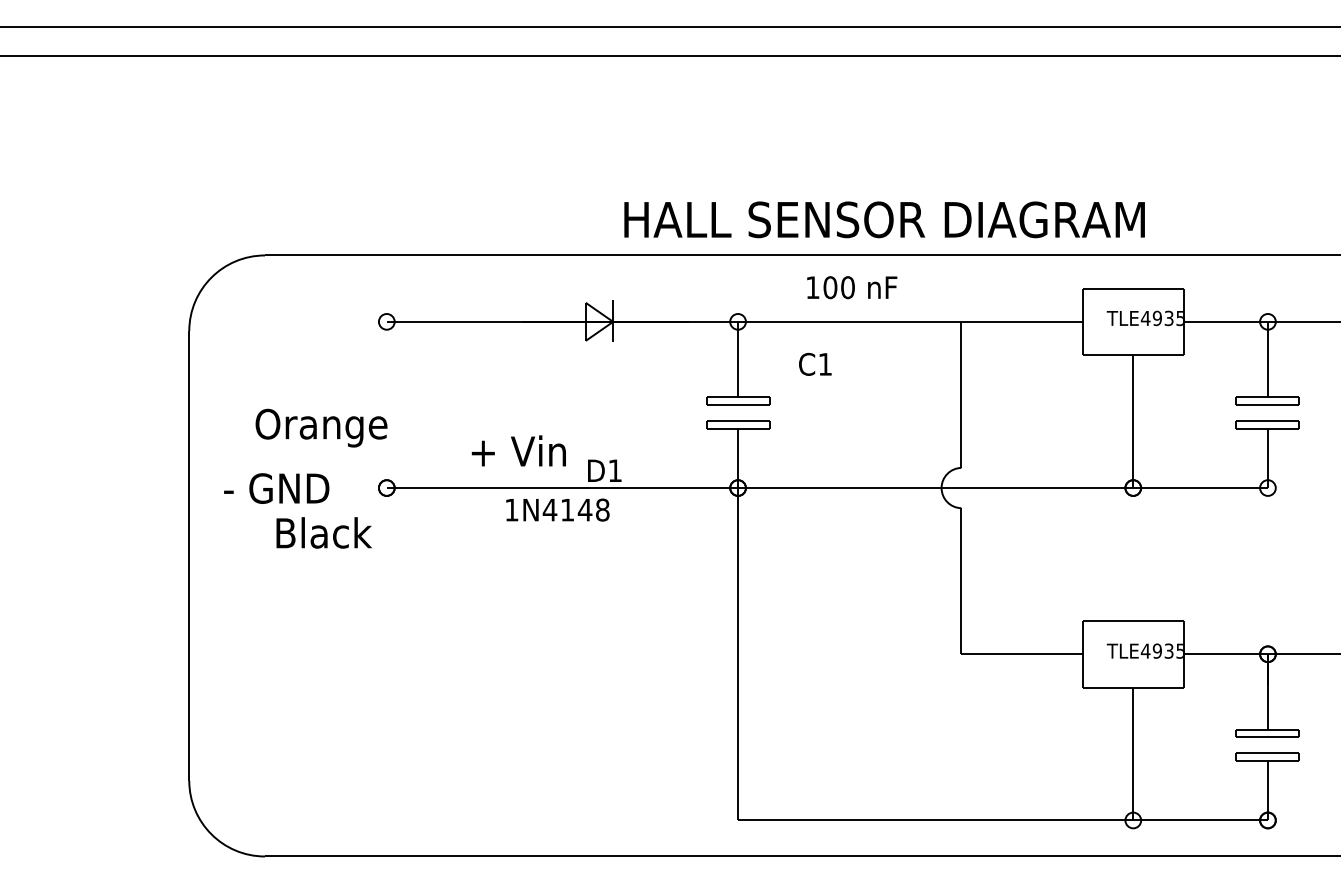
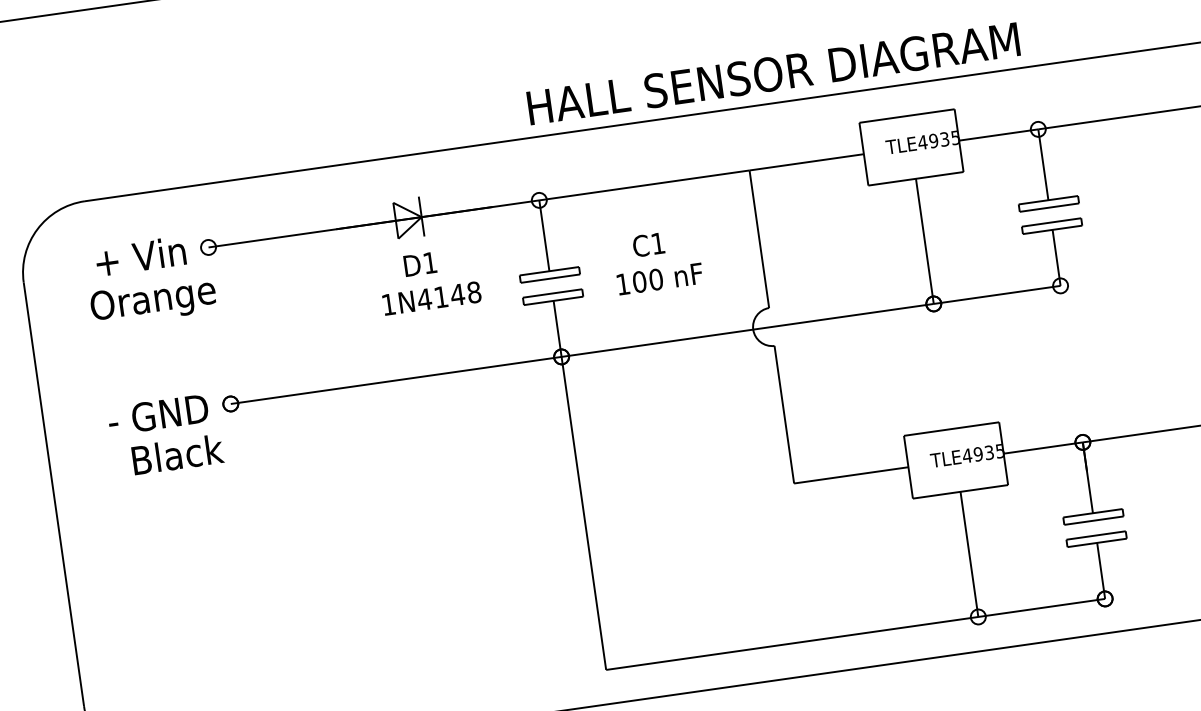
text: (884, 219) -> (773, 73), moved
text: (852, 287) -> (660, 278), moved
text: (815, 363) -> (648, 244), moved
text: (321, 427) -> (153, 301), moved
text: (518, 450) -> (140, 255), moved
text: (604, 470) -> (420, 264), moved
text: (276, 488) -> (158, 414), moved
text: (557, 509) -> (431, 298), moved

